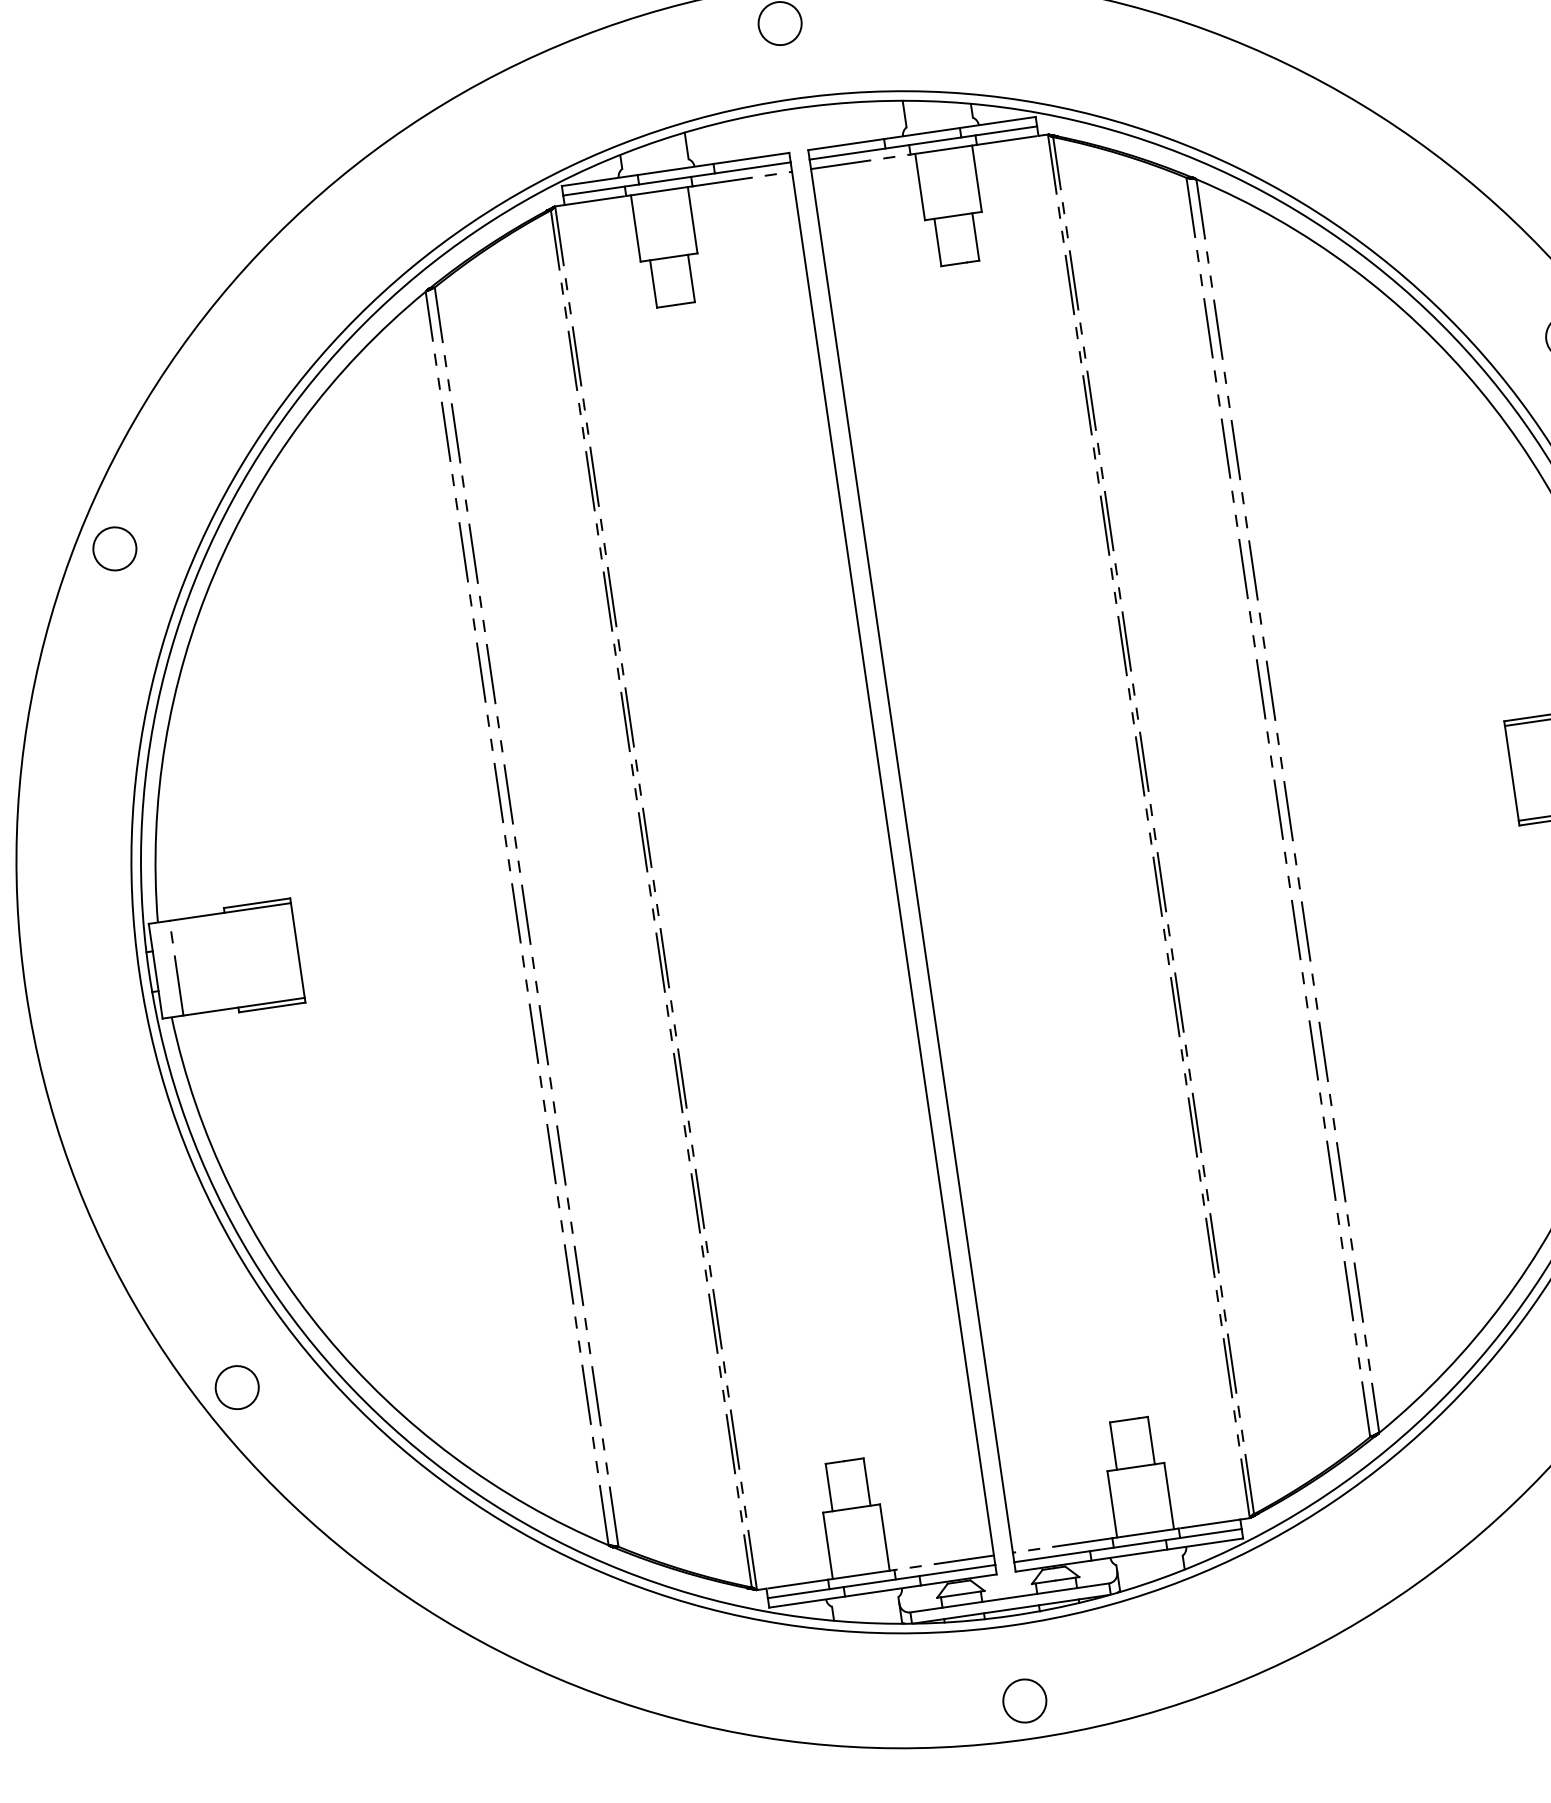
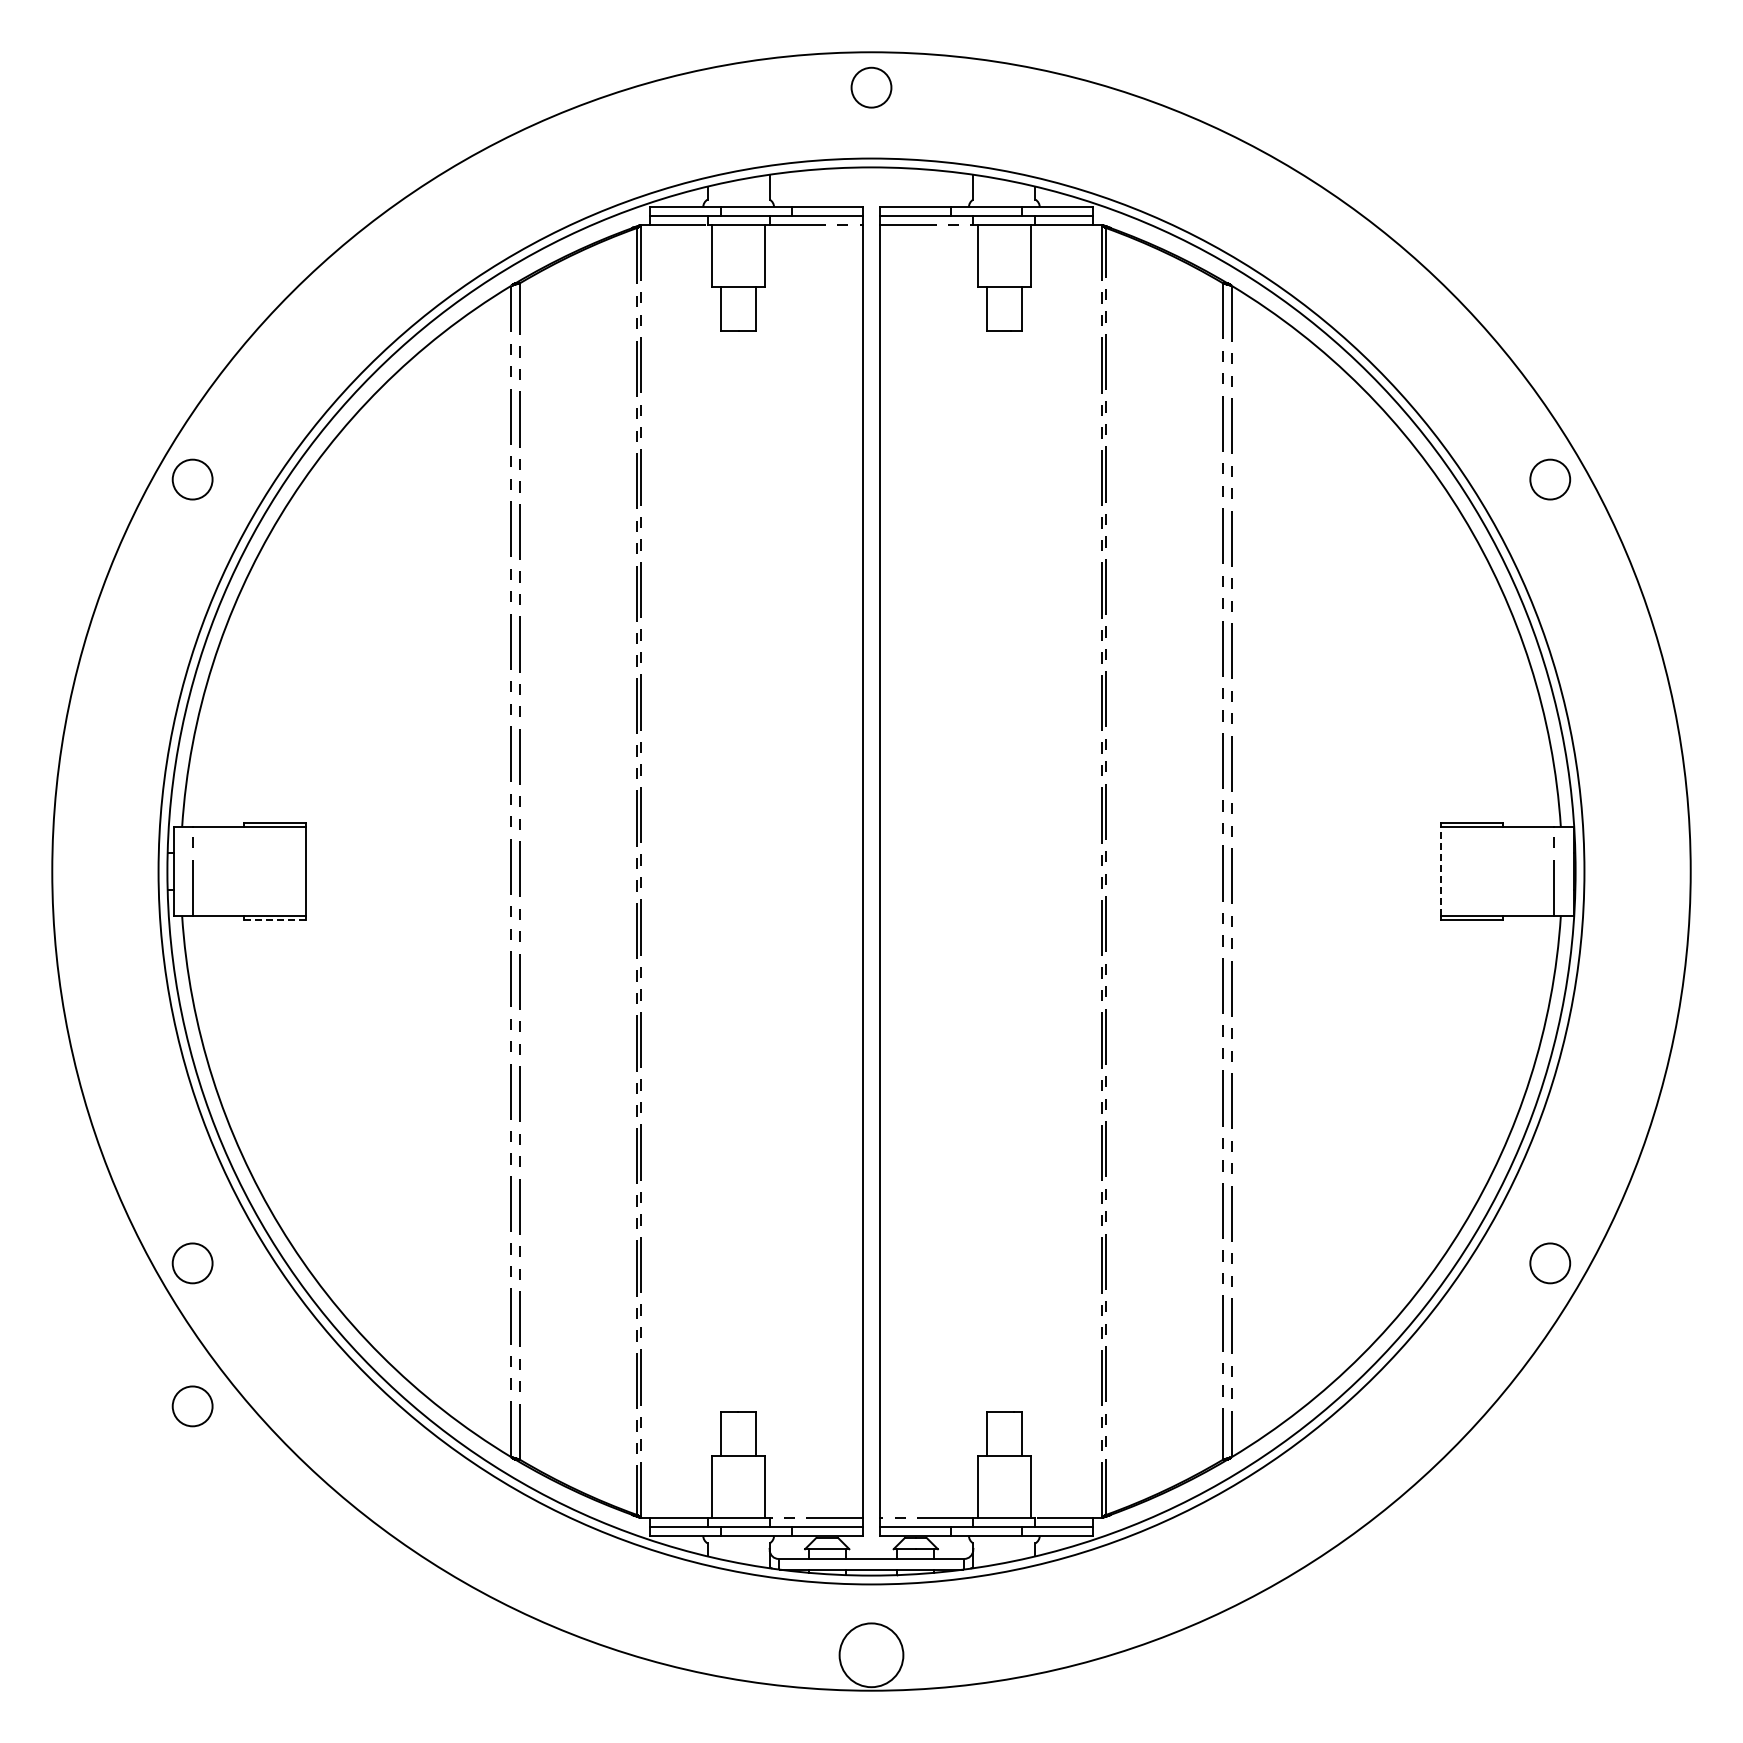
line: (1511, 773) -> (1440, 871), solid -> dashed
line: (272, 1007) -> (275, 920), solid -> dashed
circle: (259, 1540) -> (192, 1406), added
circle: (1024, 1701) -> (871, 1655), size x1.6

